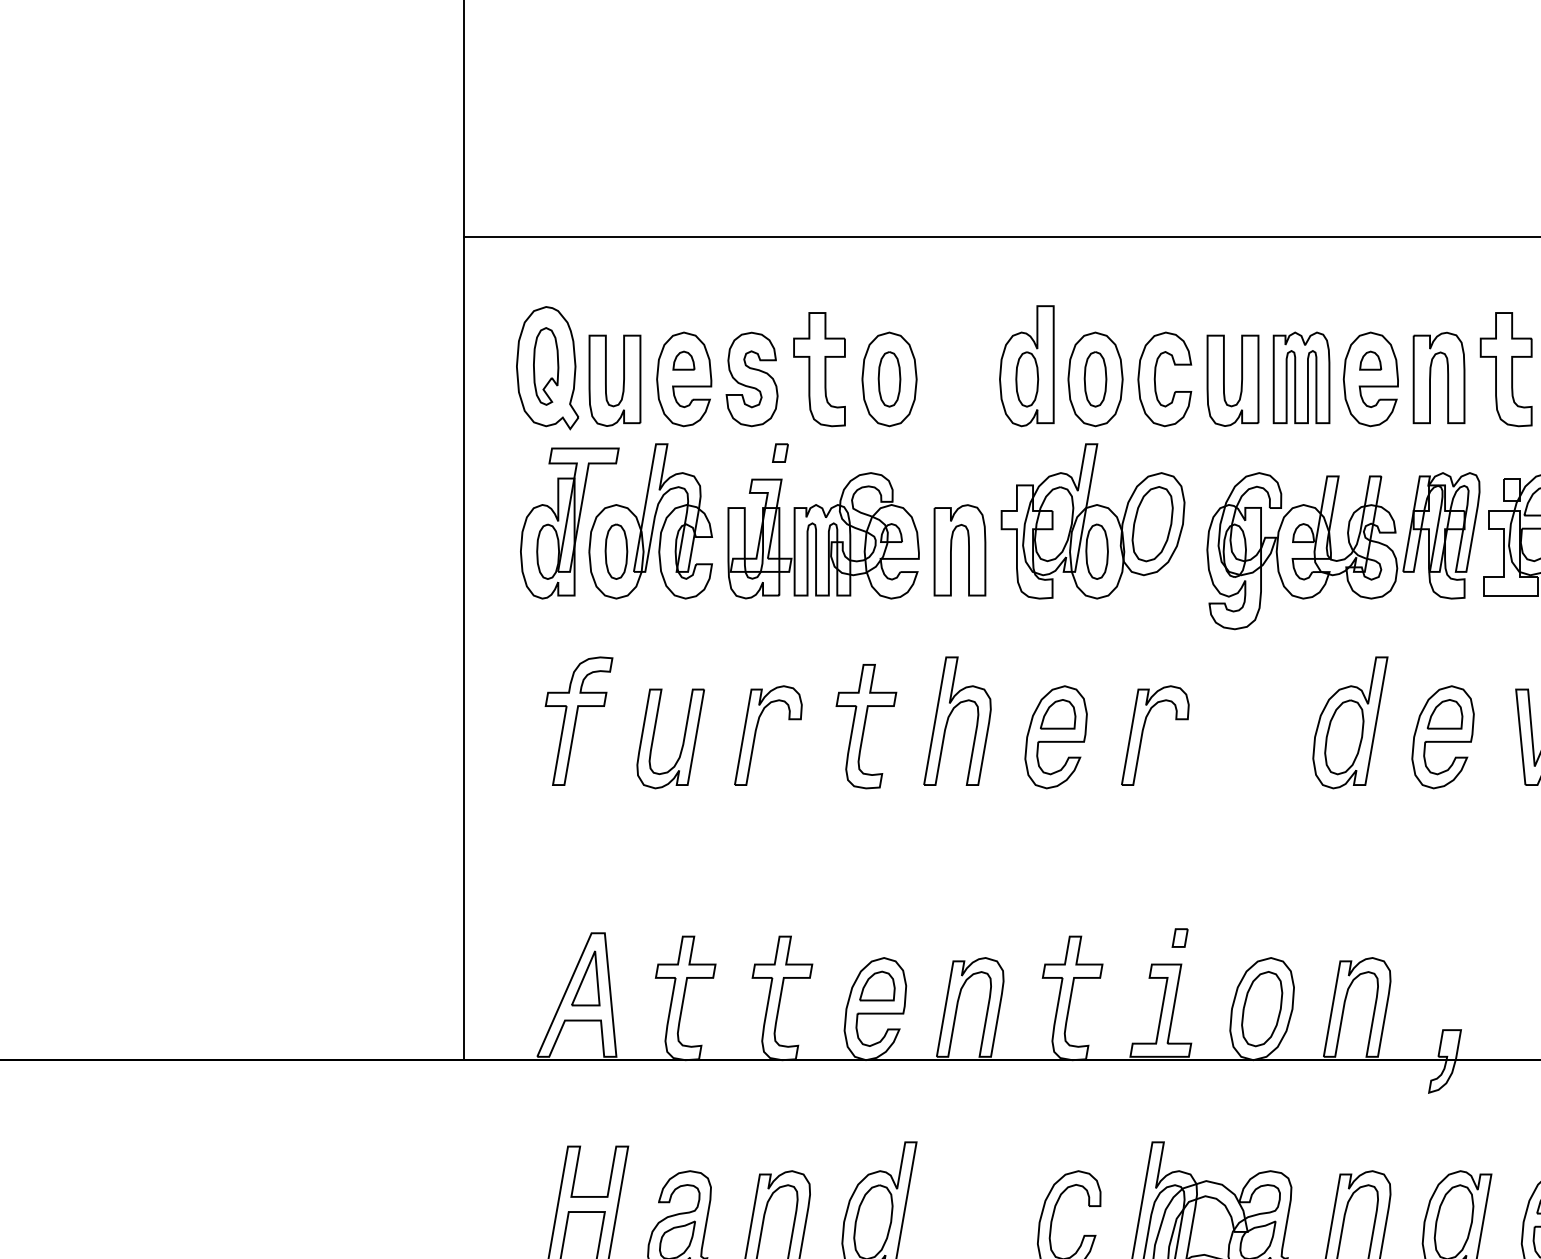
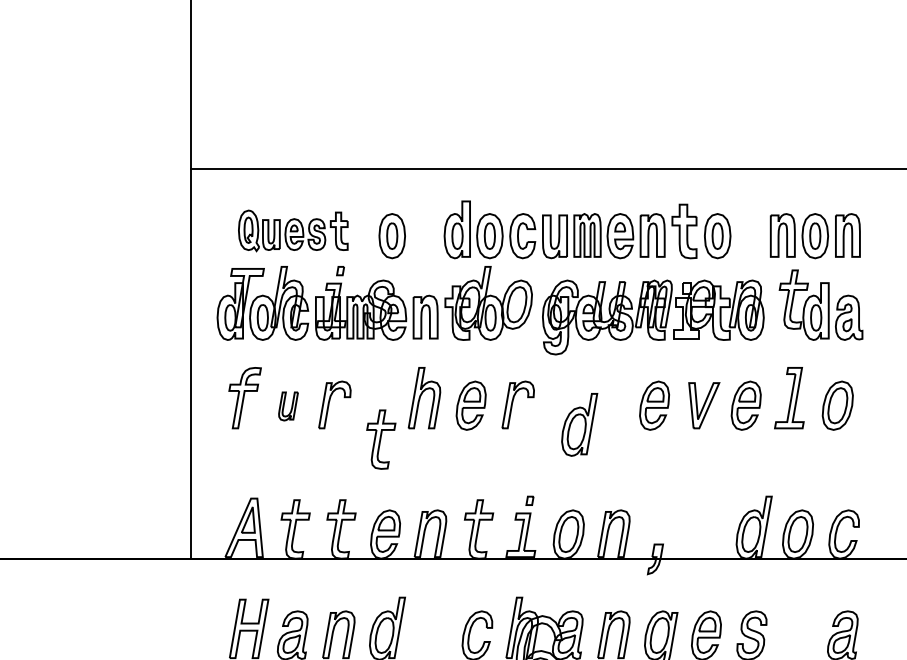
part: (678, 367) -> (292, 230), size x0.7
part: (1350, 722) -> (579, 424), moved
part: (866, 726) -> (381, 439), moved
part: (670, 738) -> (288, 406), size x0.6

